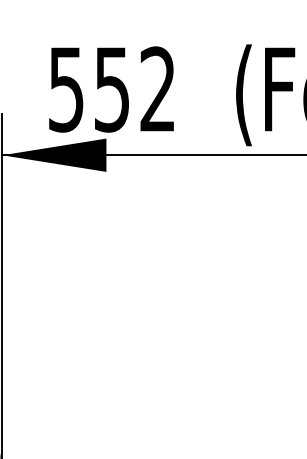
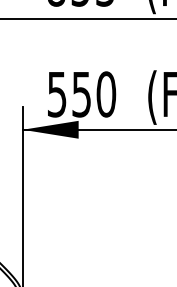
text: (158, 89) -> (106, 94), 552 -> 550

